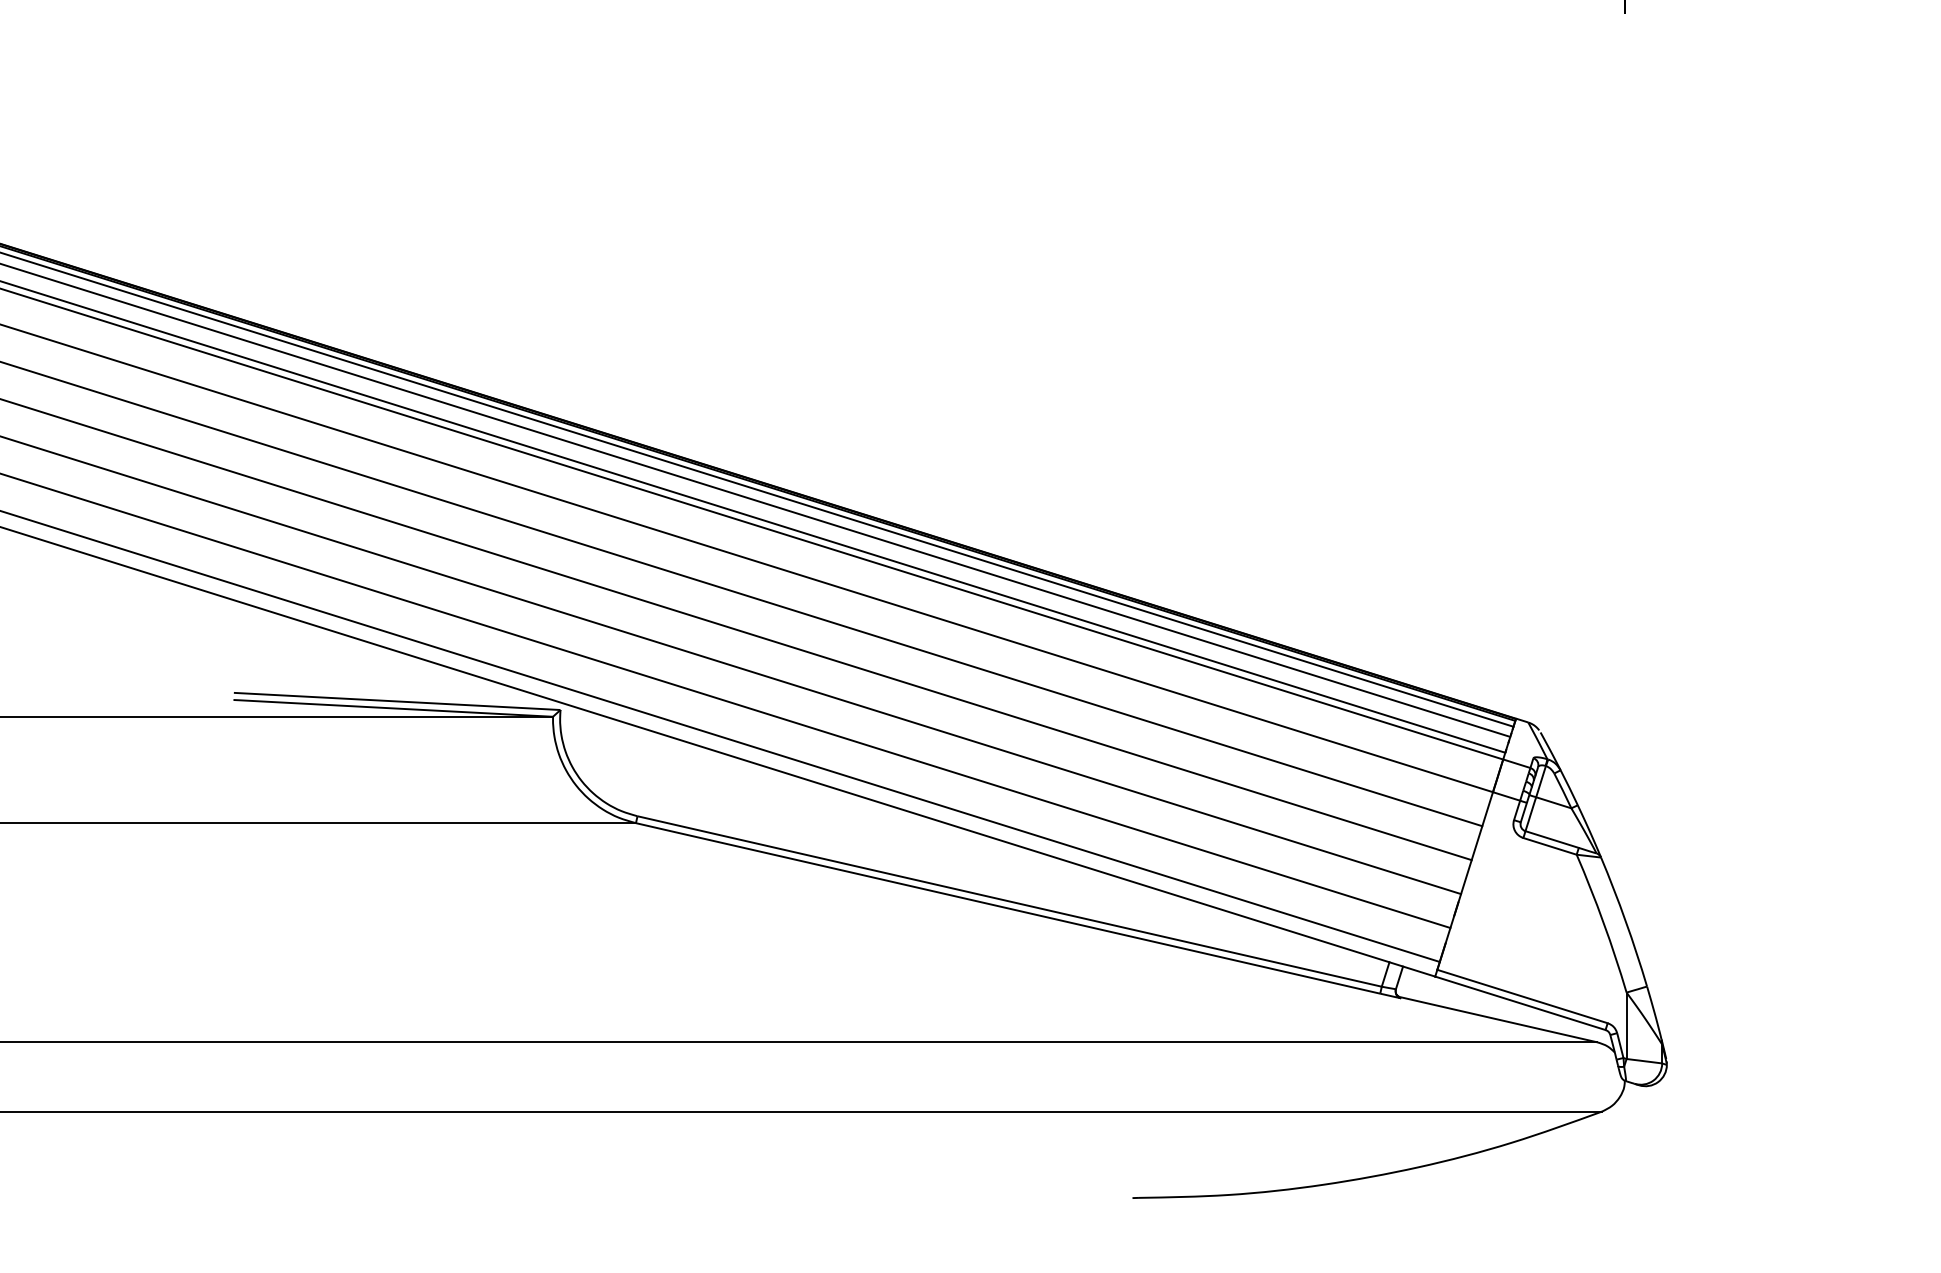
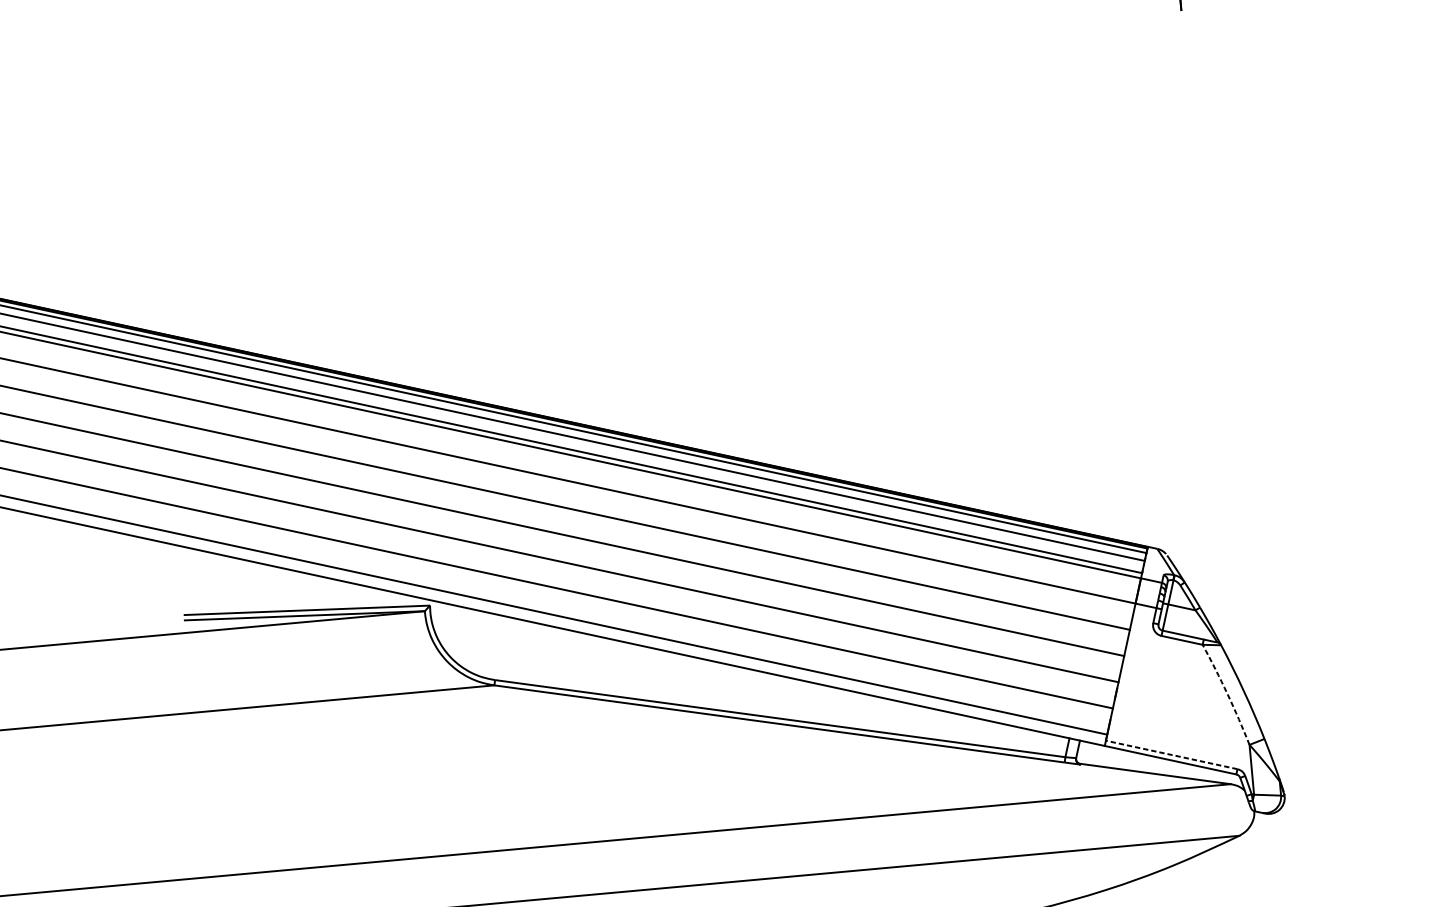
arc: (1603, 922) -> (1227, 693), solid -> dashed
line: (1522, 996) -> (1171, 754), solid -> dashed

